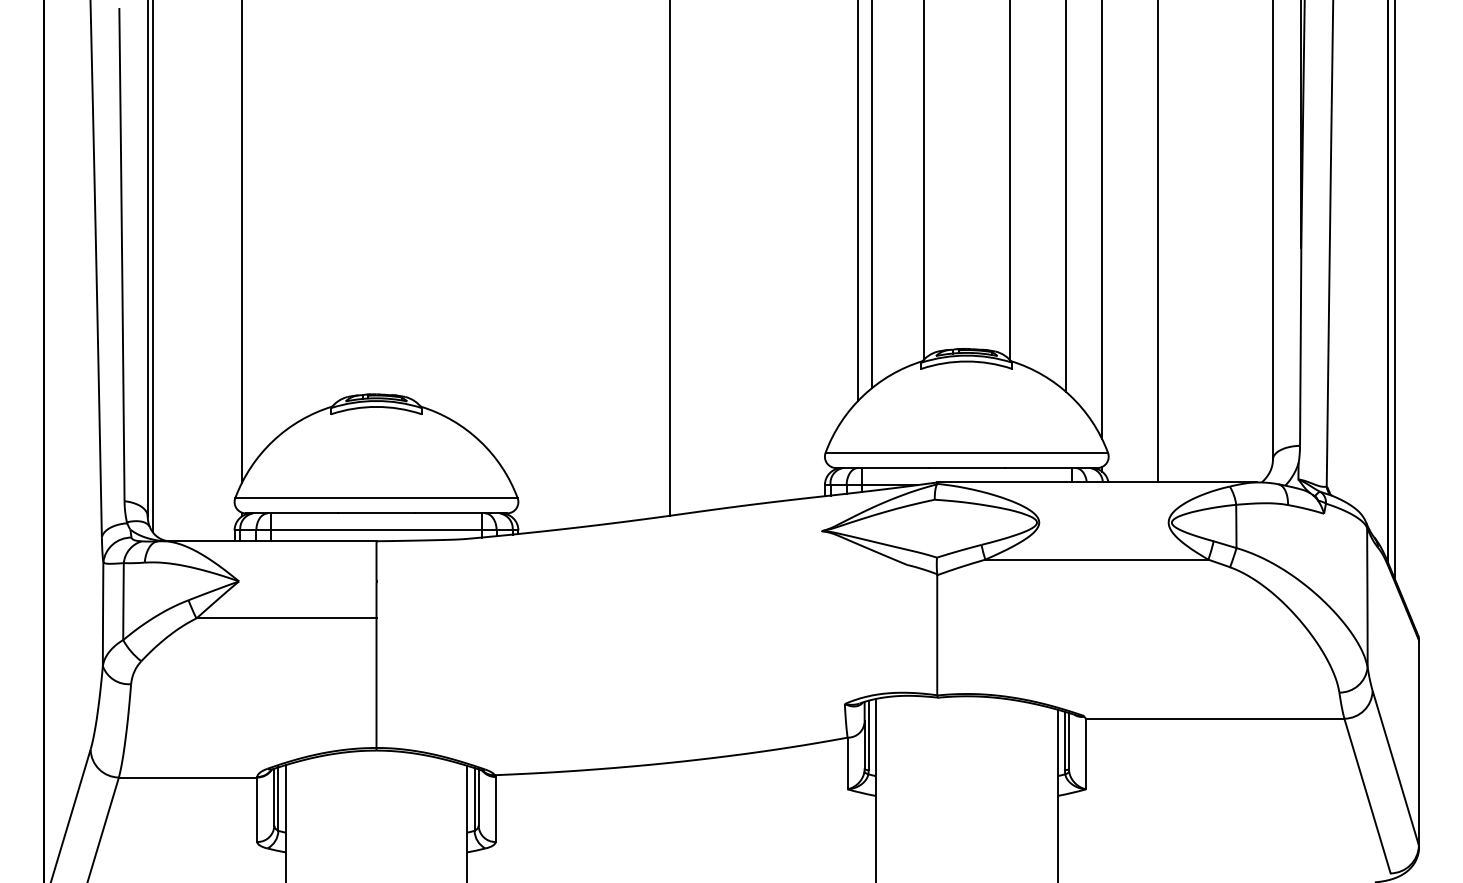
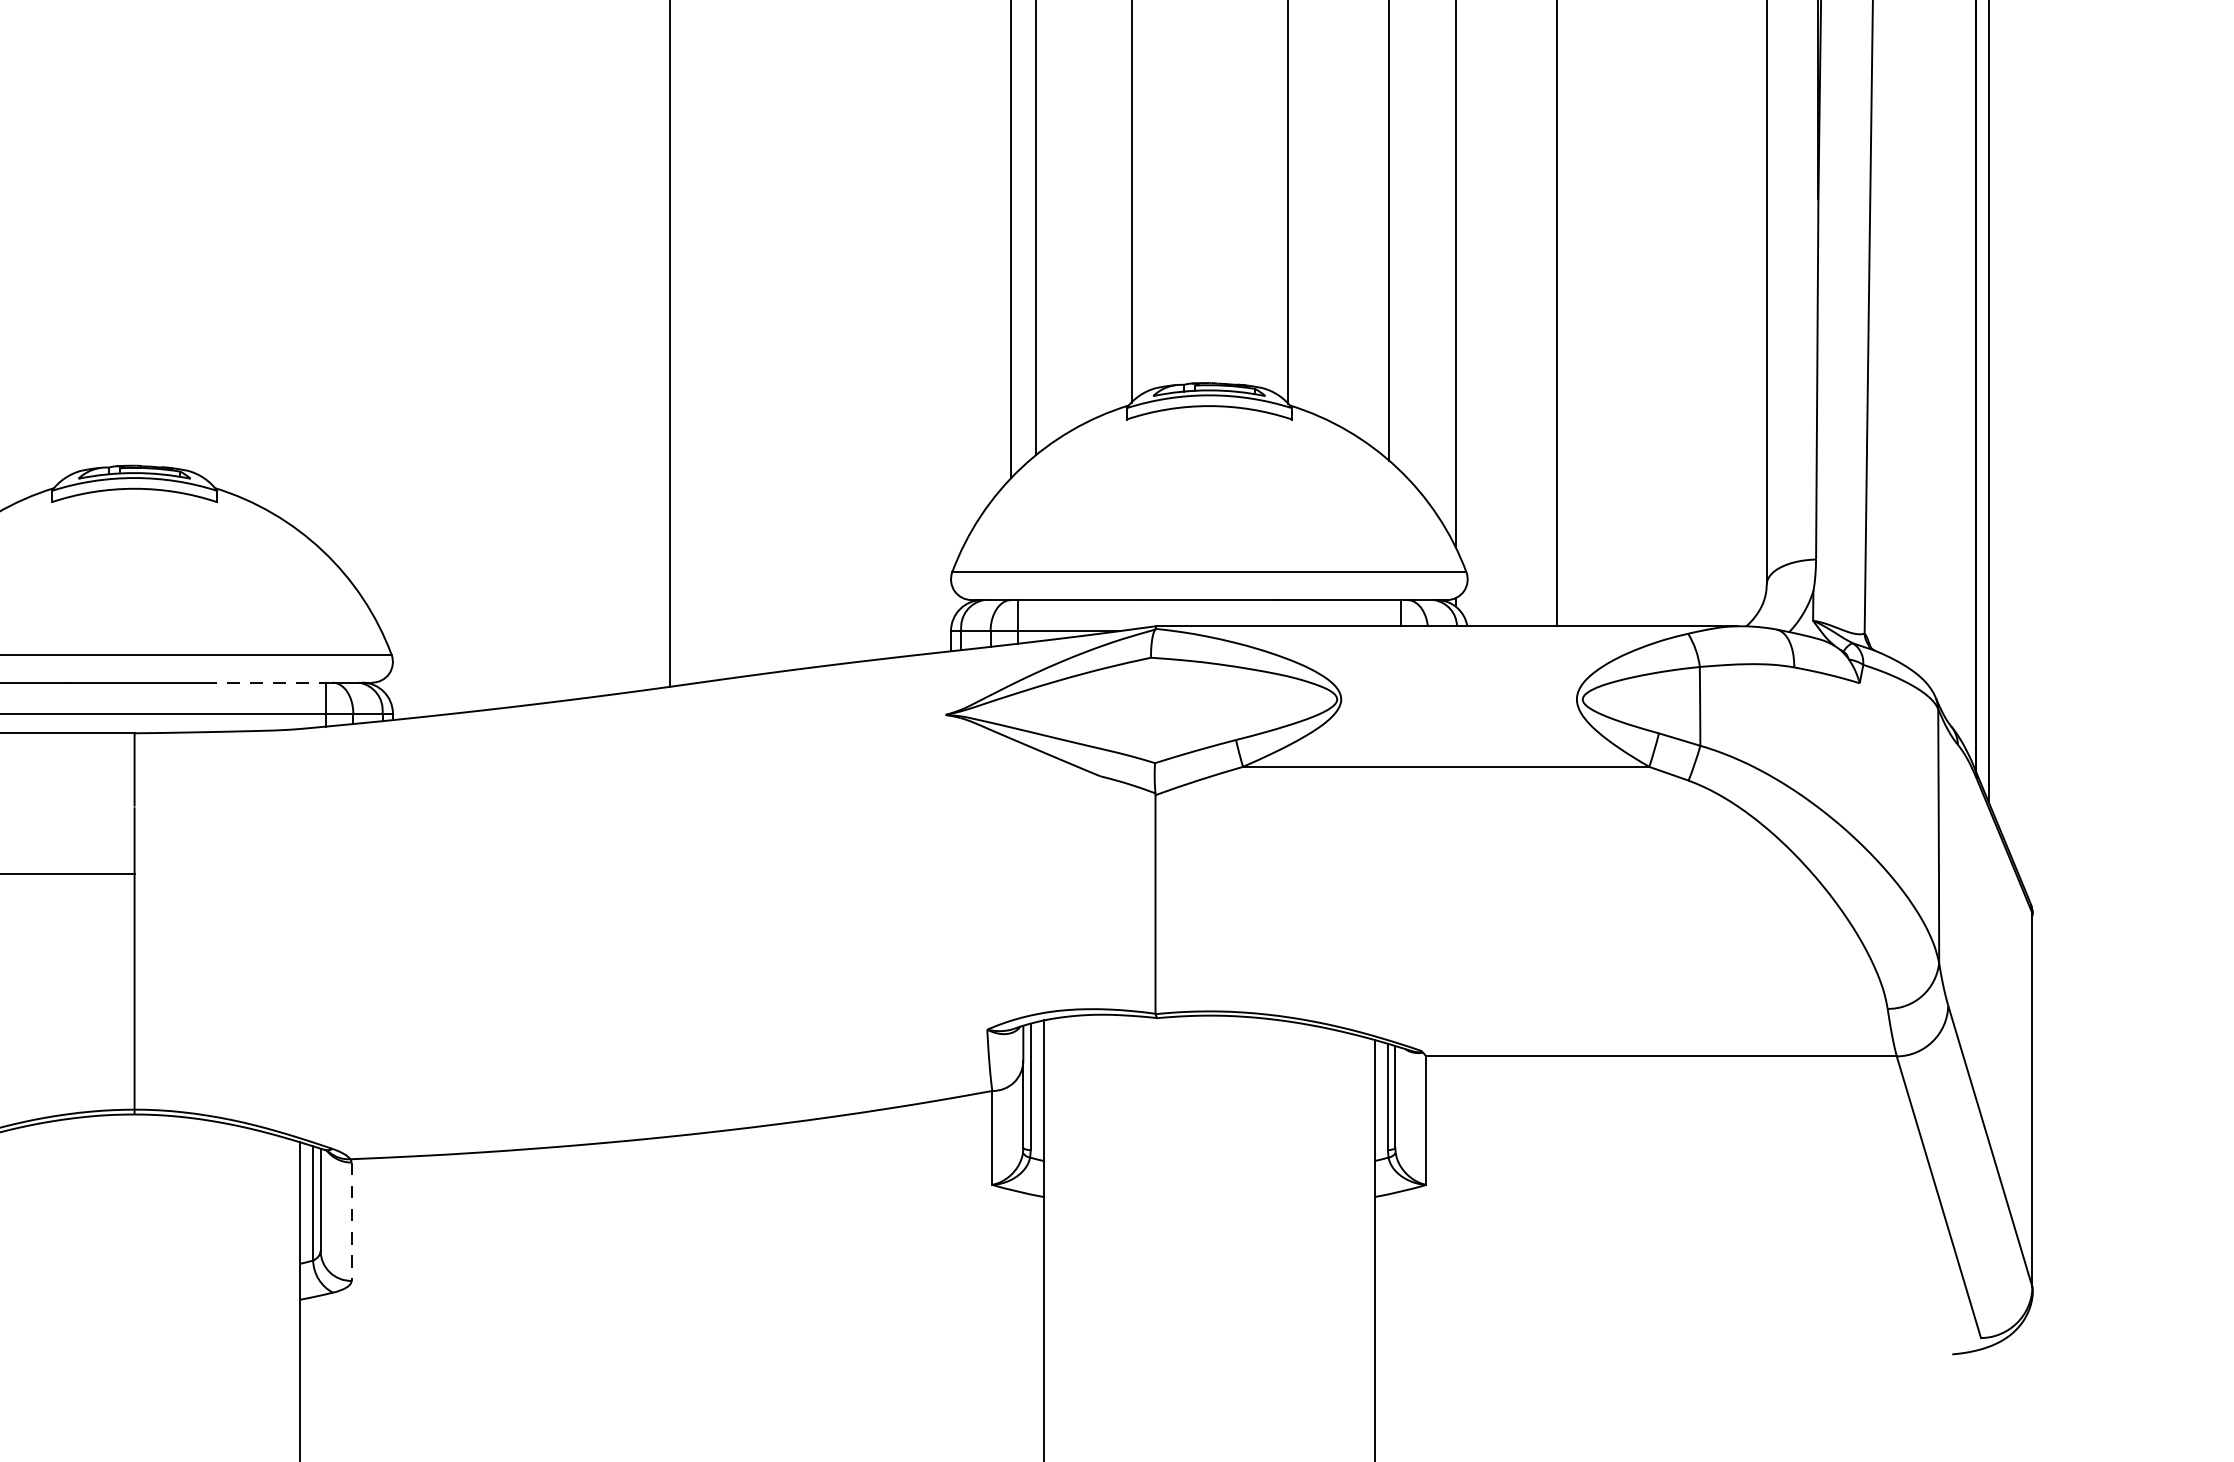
line: (448, 513) -> (265, 682), solid -> dashed
line: (495, 810) -> (351, 1223), solid -> dashed

